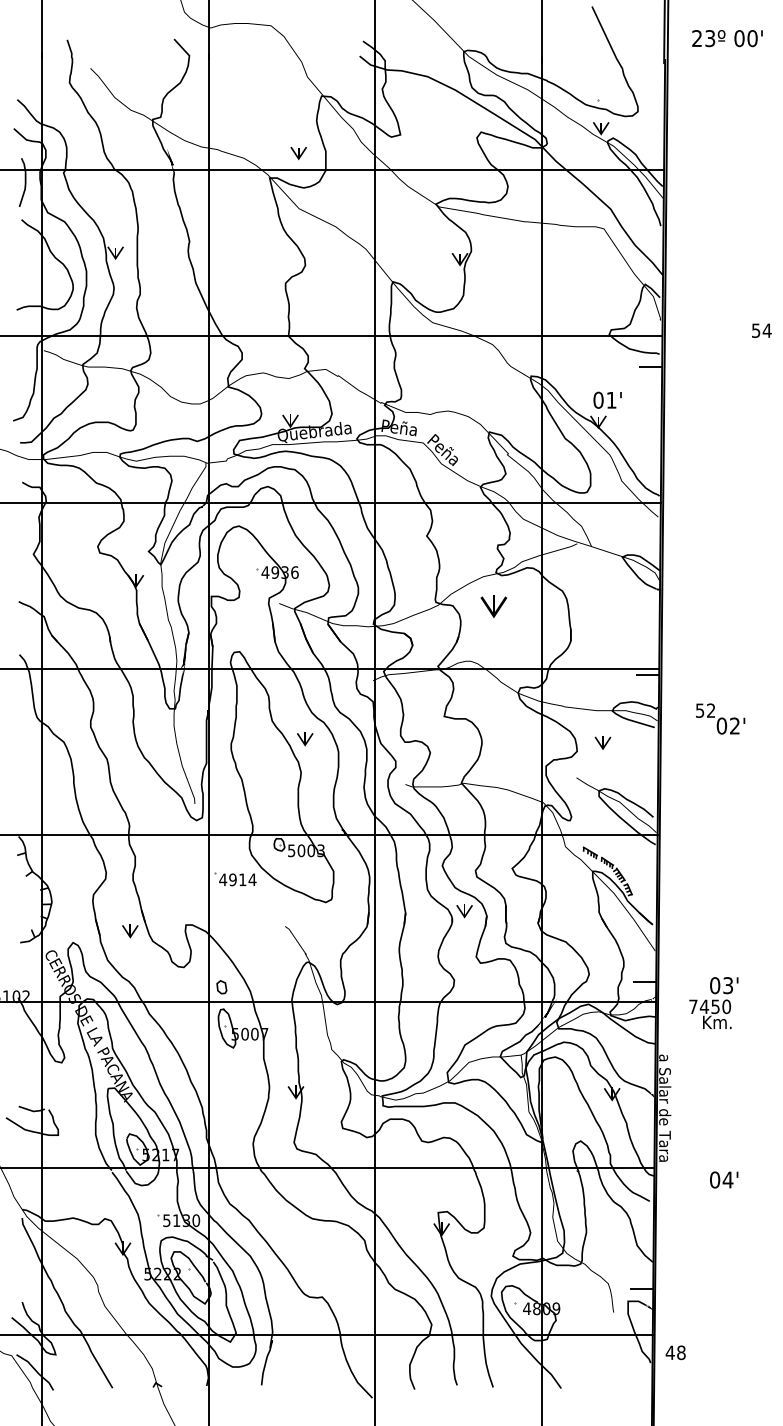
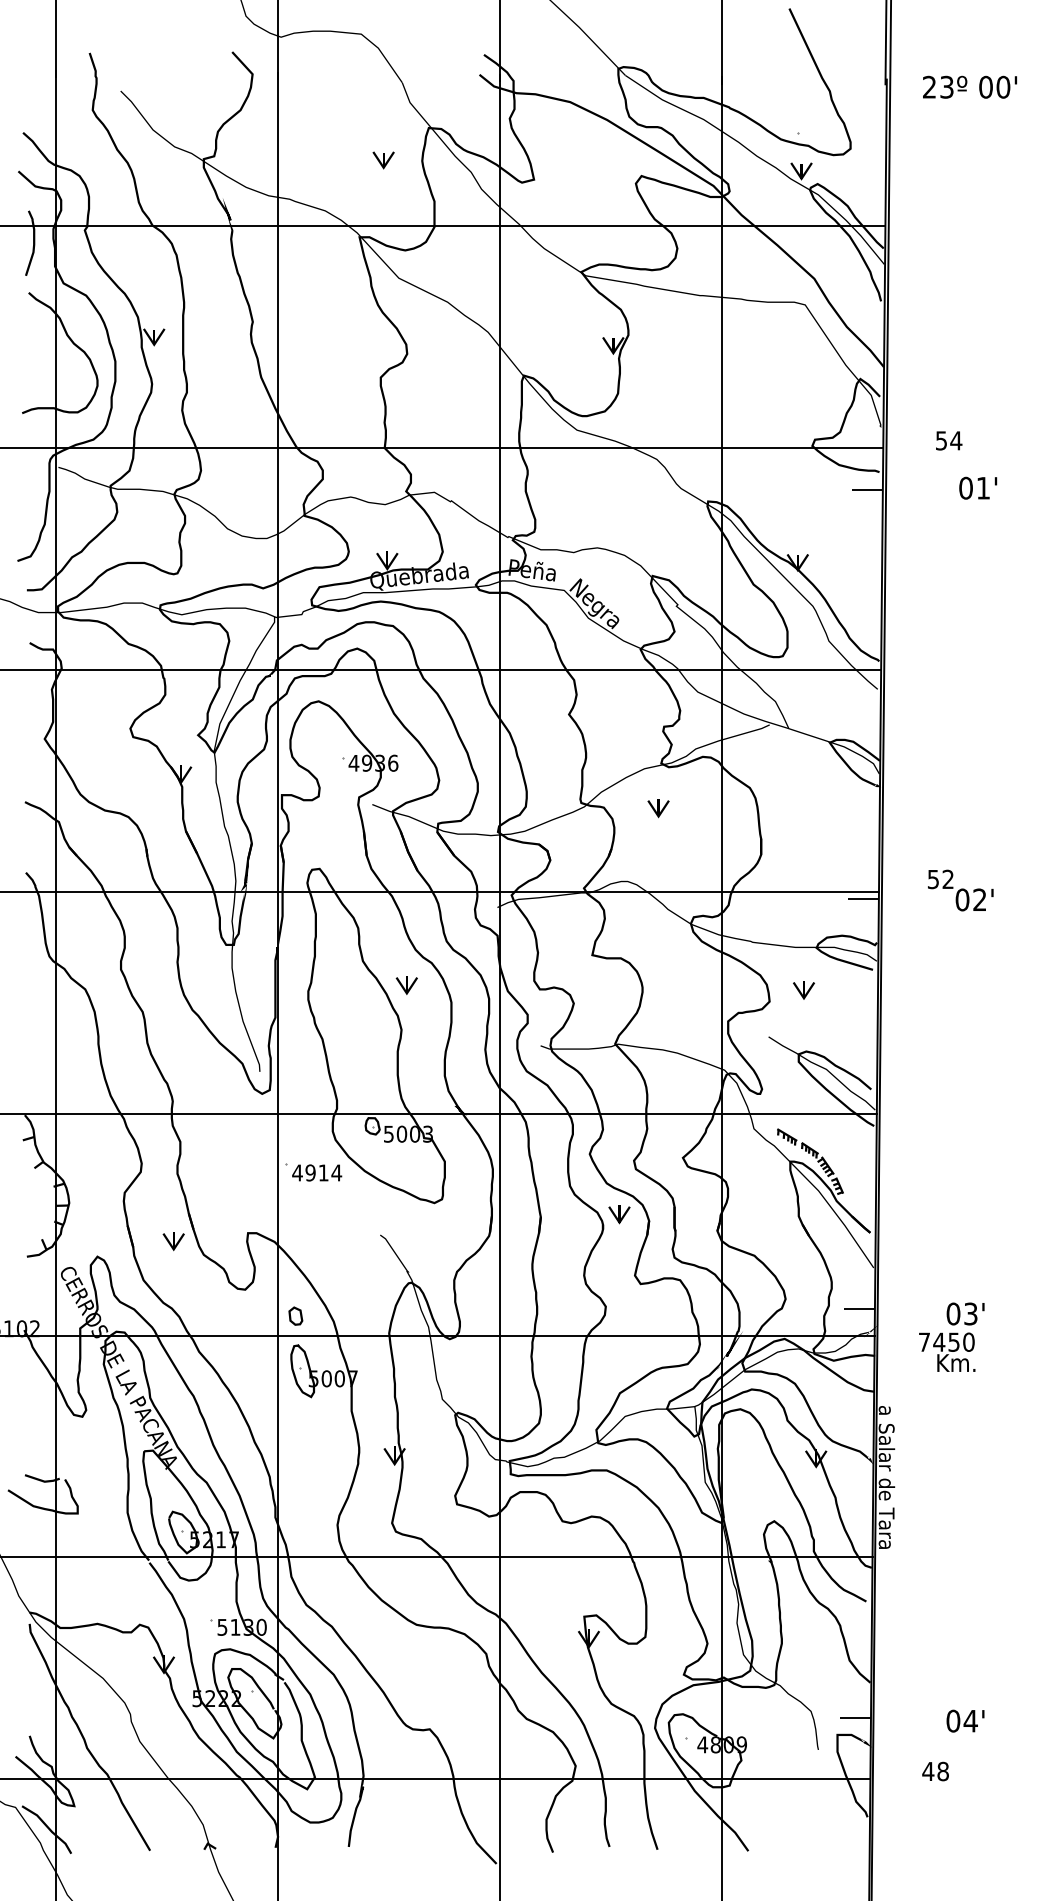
text: (727, 38) -> (969, 87), moved
part: (298, 153) -> (383, 160), moved
text: (761, 330) -> (948, 440), moved
text: (607, 399) -> (977, 487), moved
text: (447, 453) -> (596, 604), Peña -> Negra
part: (493, 606) -> (657, 808), size x0.62
text: (720, 718) -> (960, 889), moved
text: (724, 1179) -> (965, 1720), moved
text: (675, 1352) -> (935, 1771), moved

